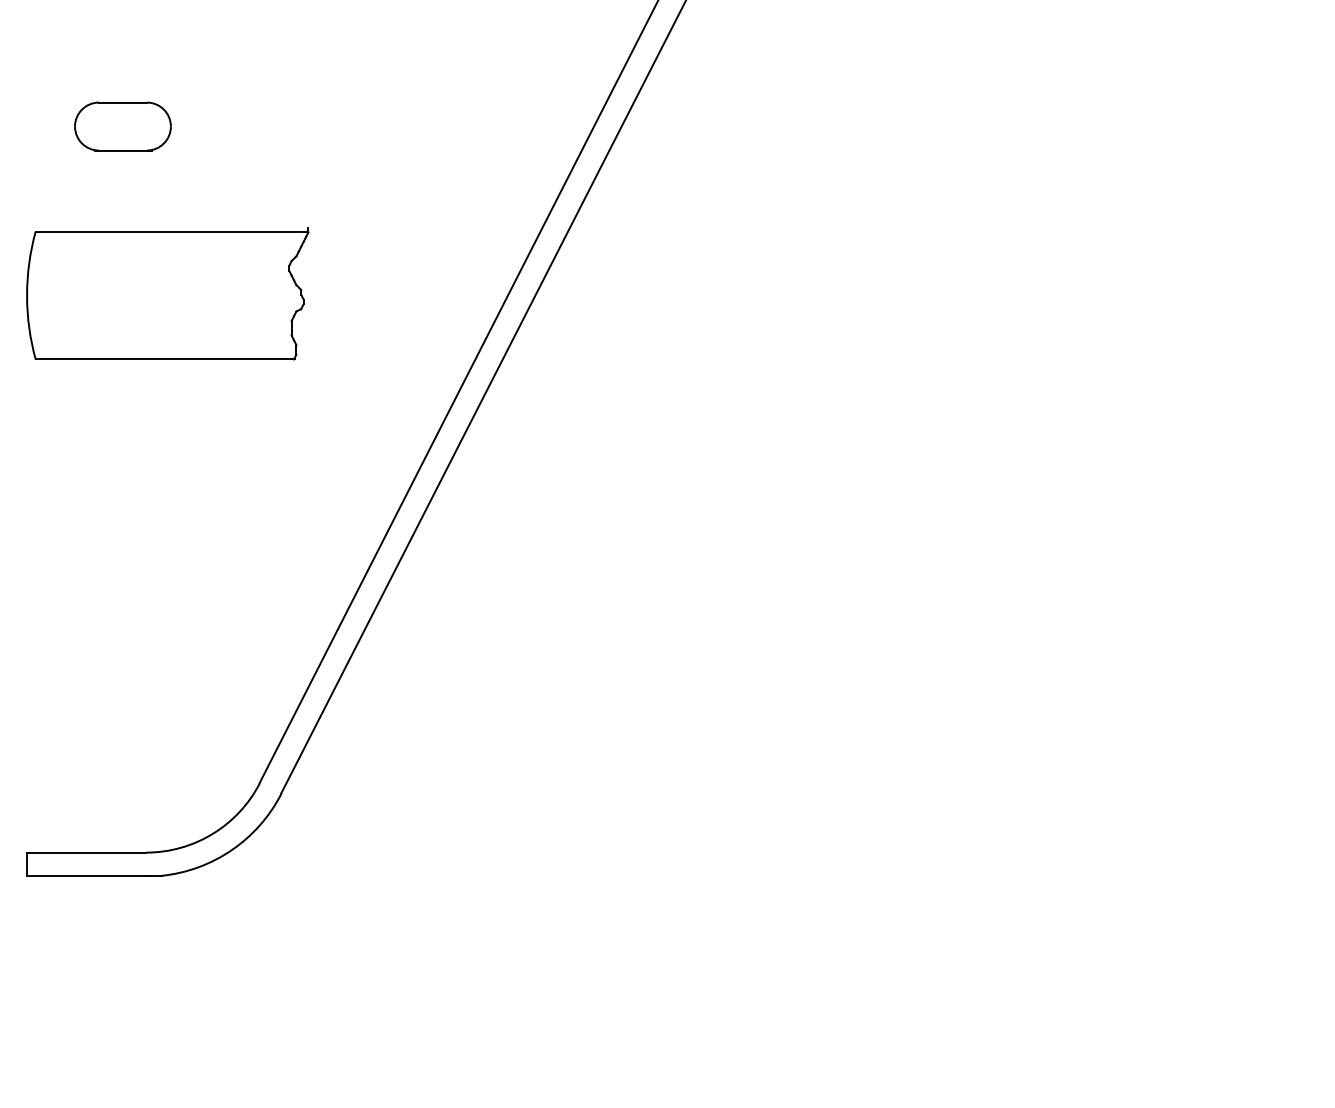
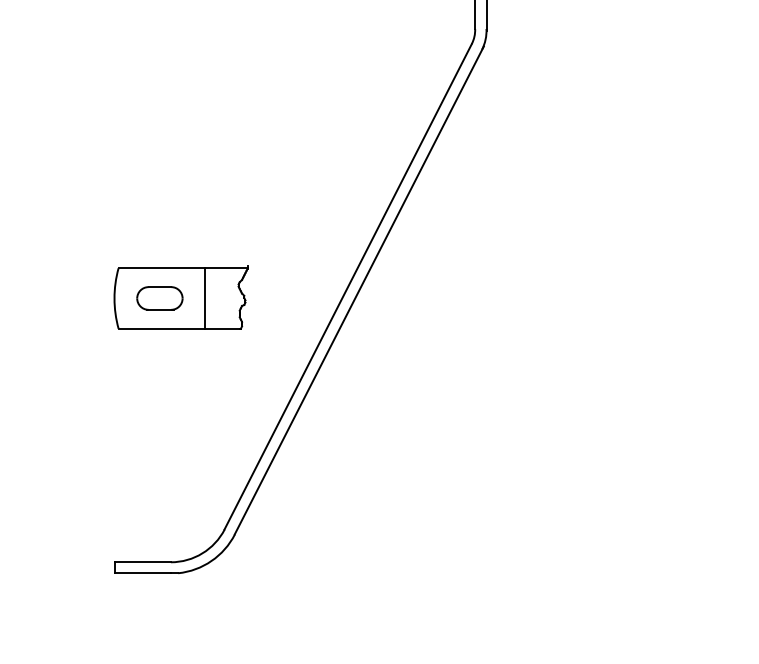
part: (122, 126) -> (159, 298), moved
line: (219, 295) -> (205, 298), added

